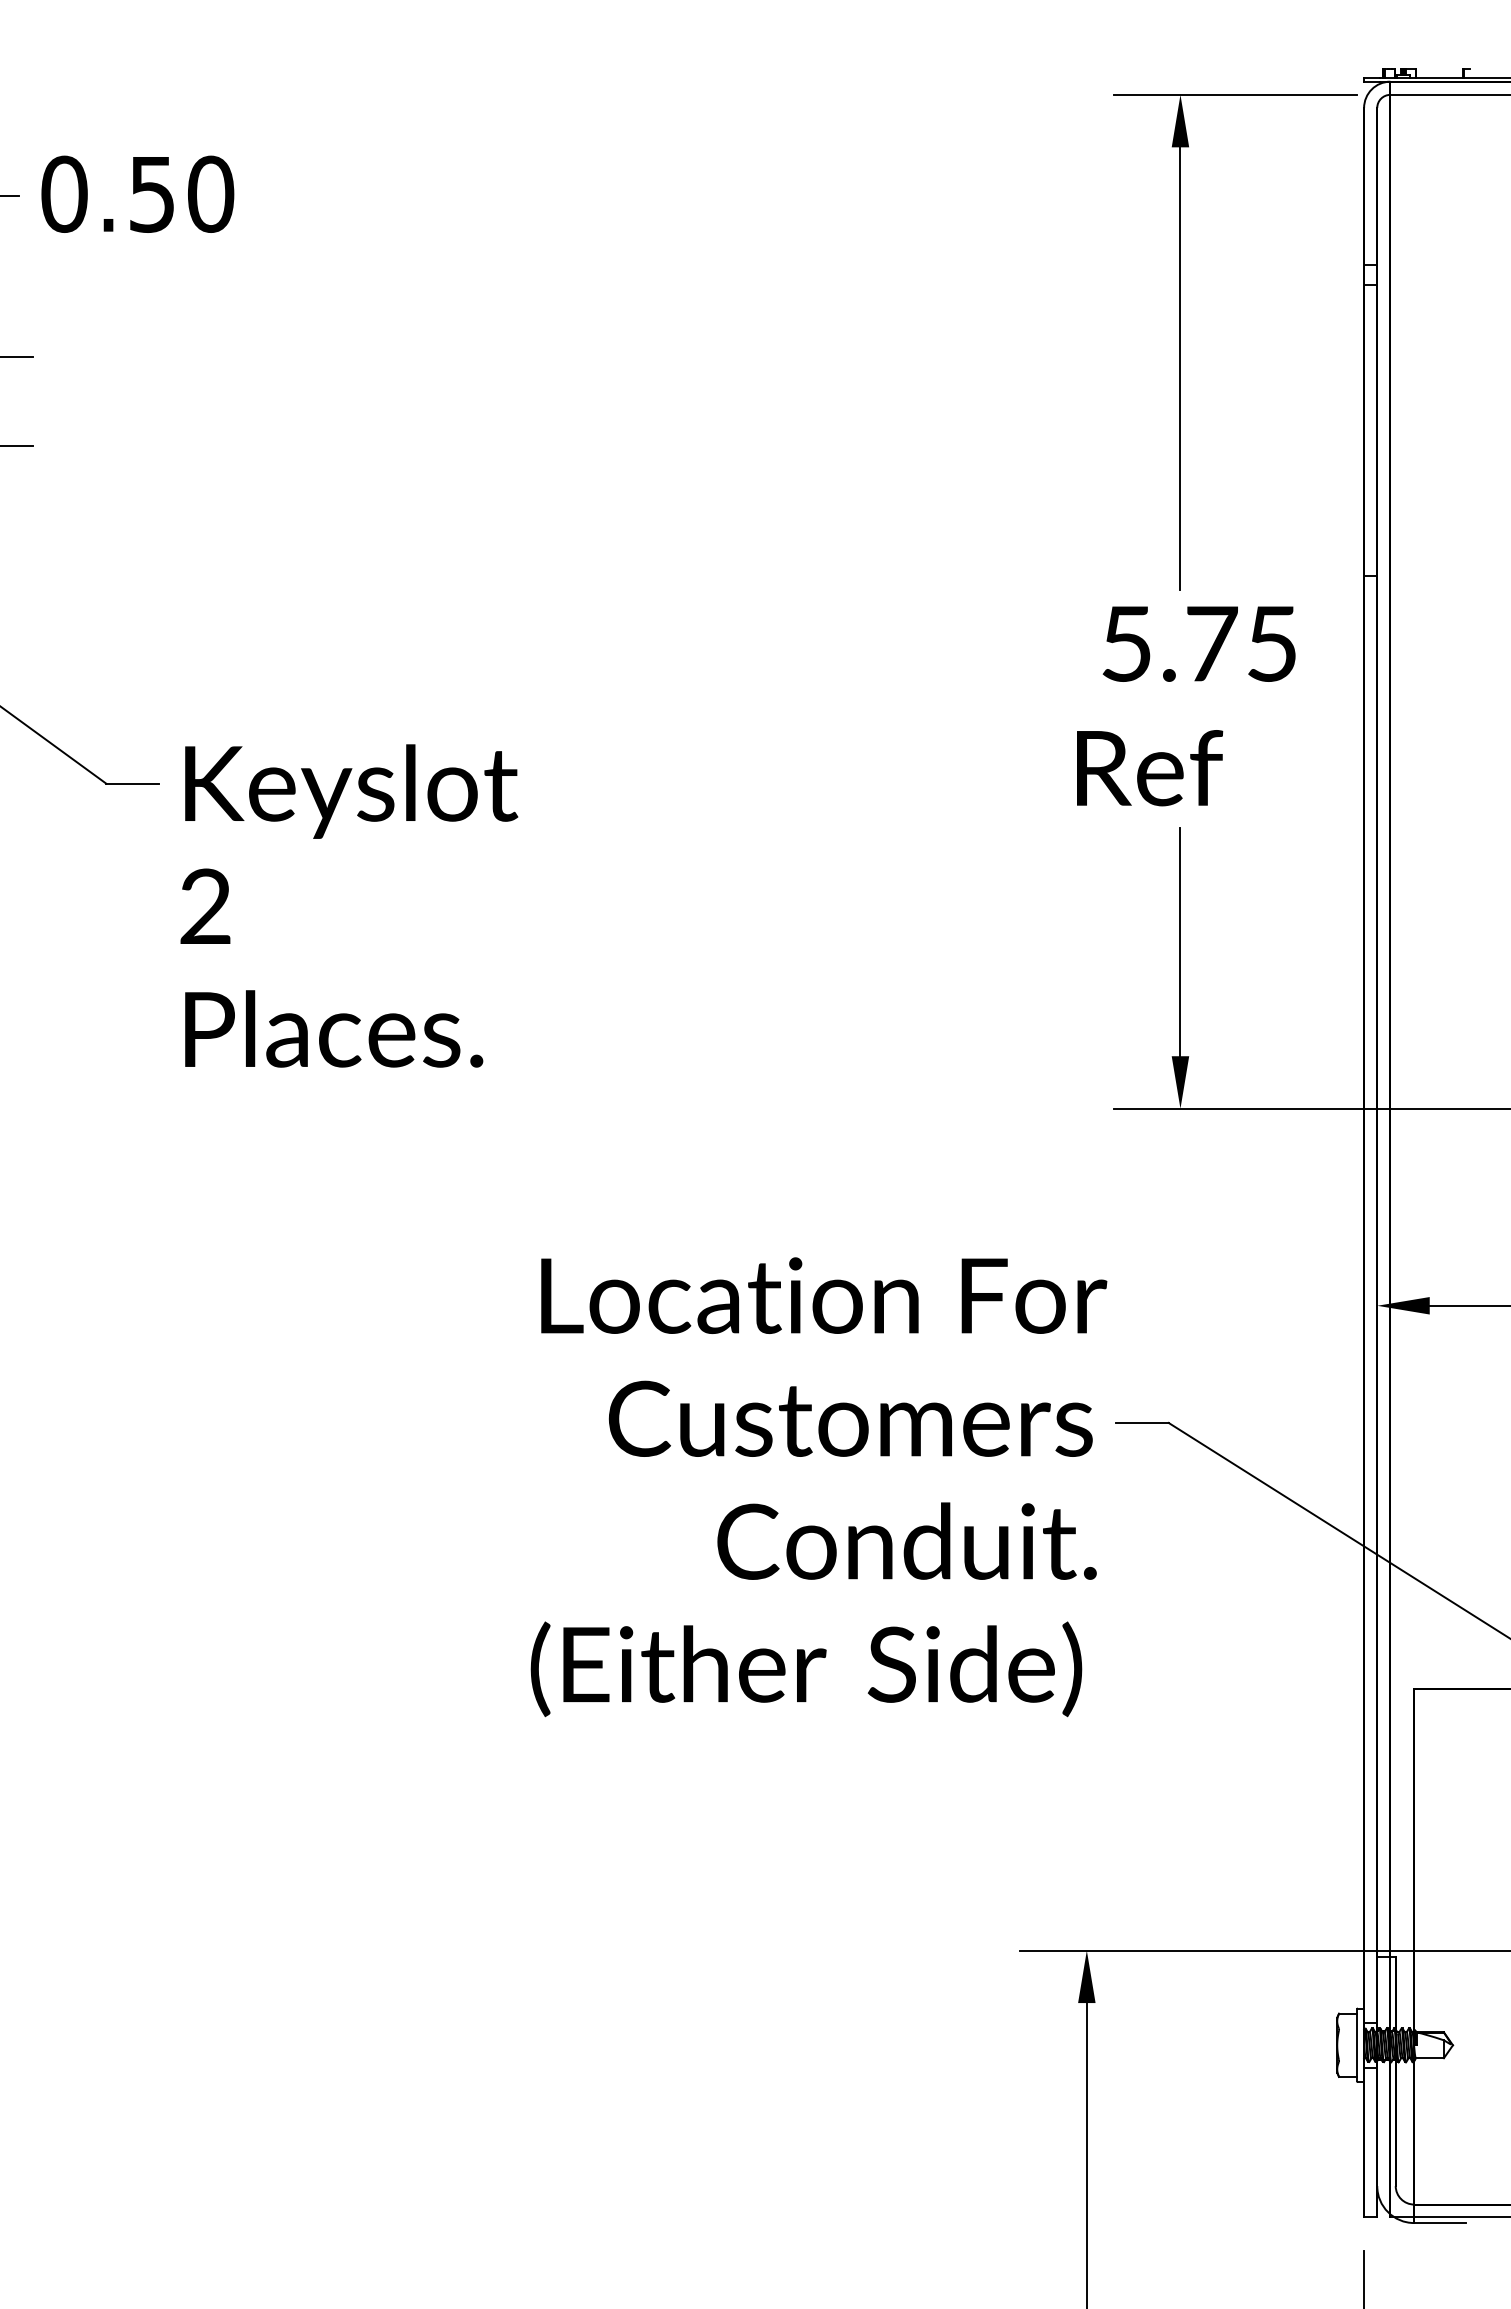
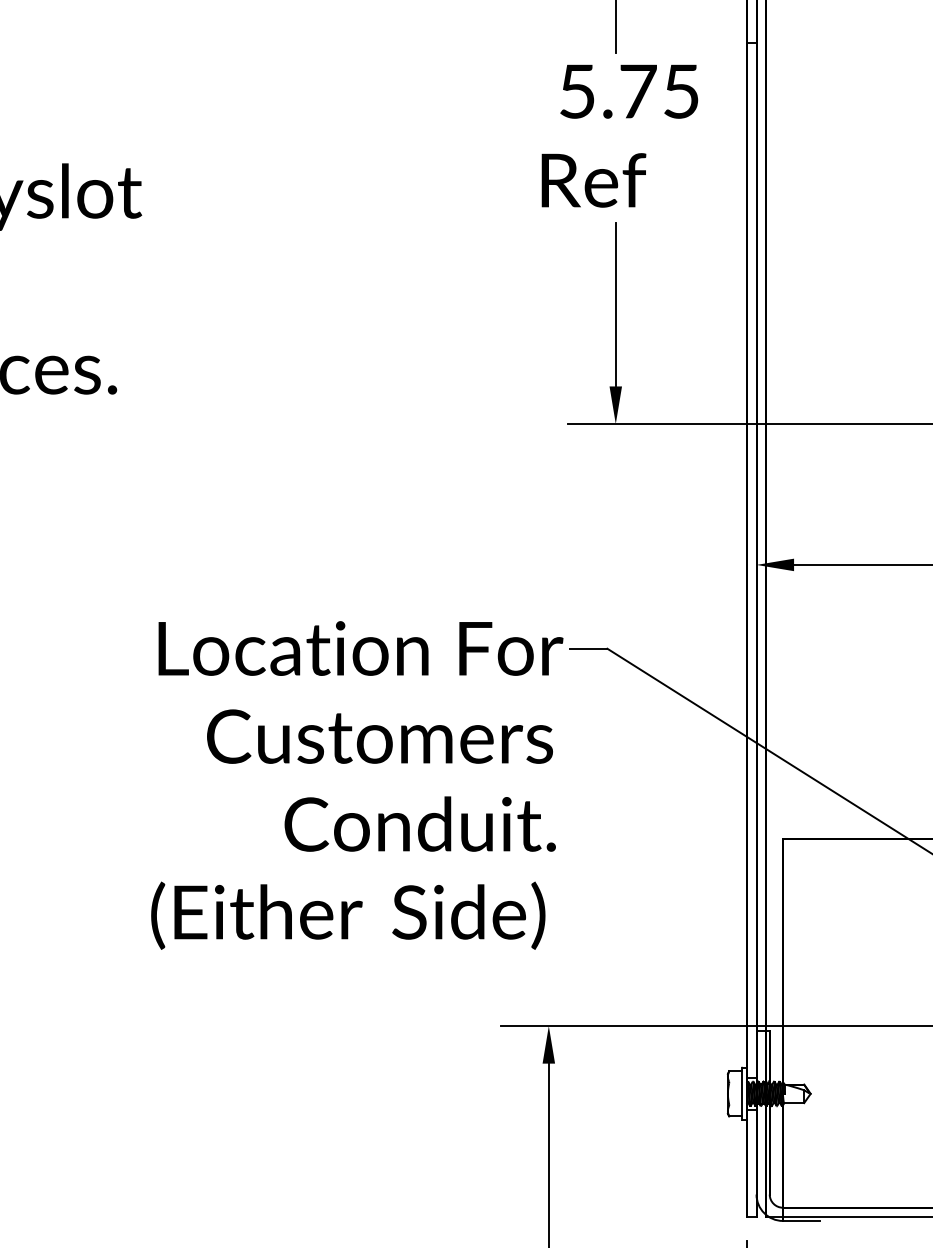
text: (818, 1487) -> (356, 785), moved

